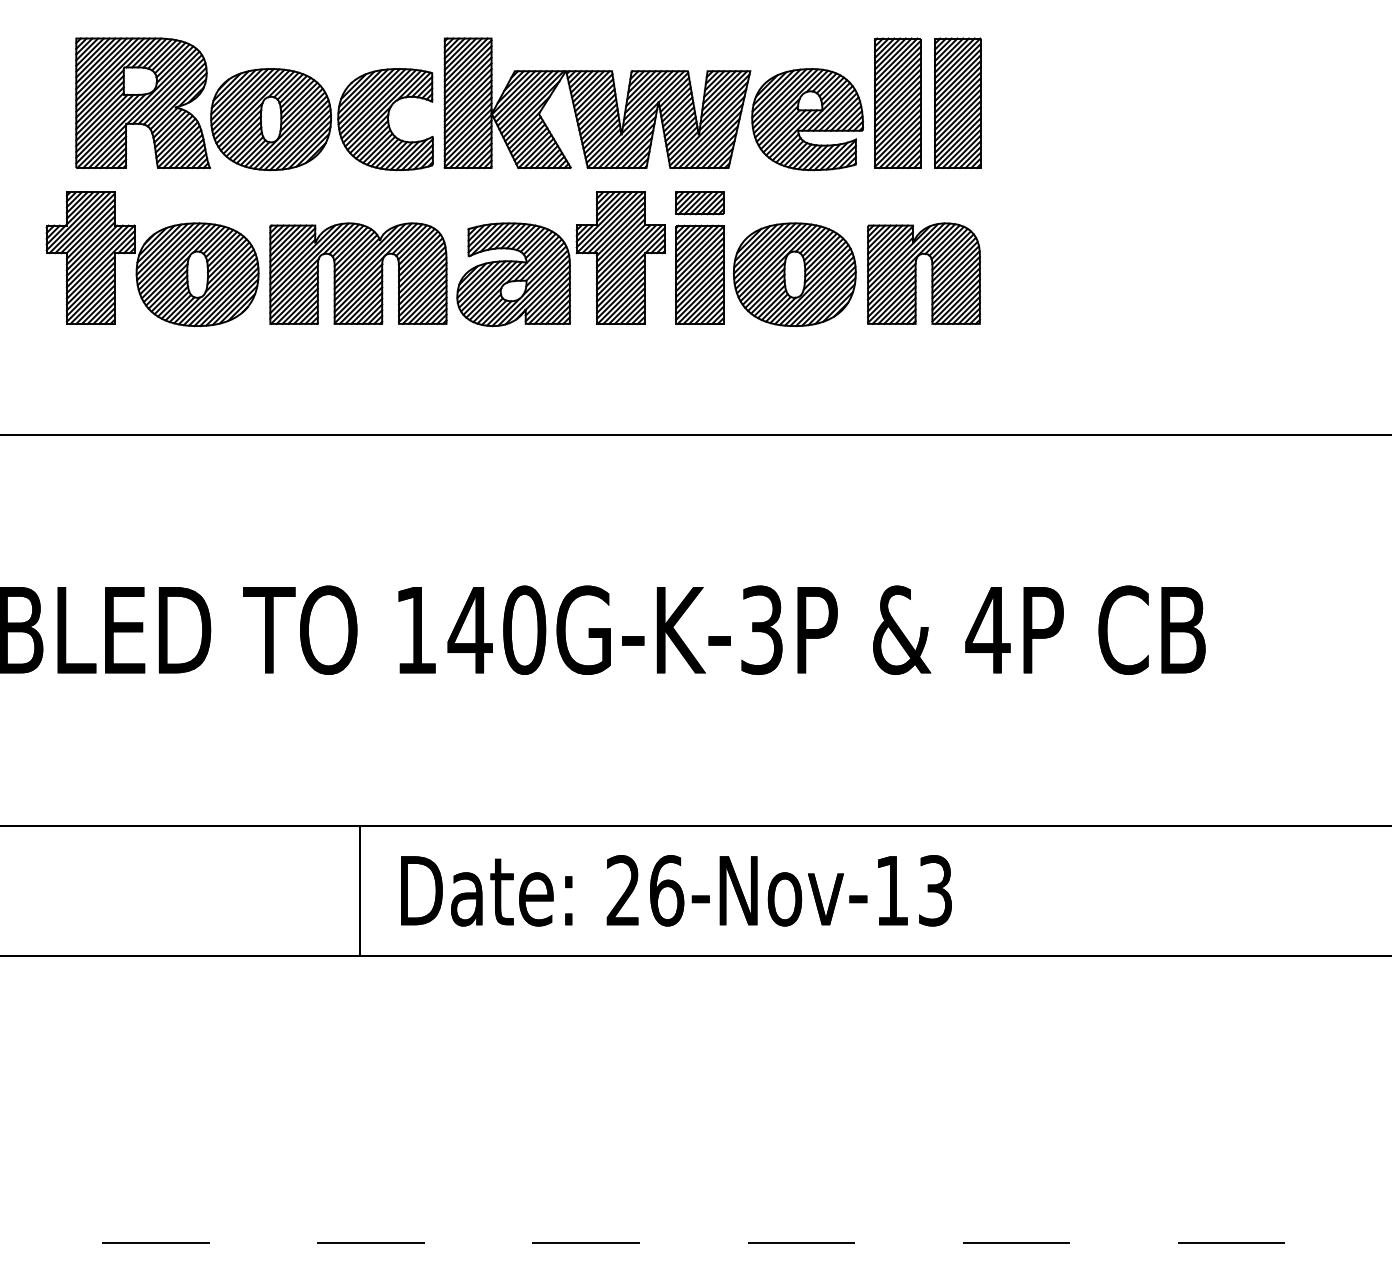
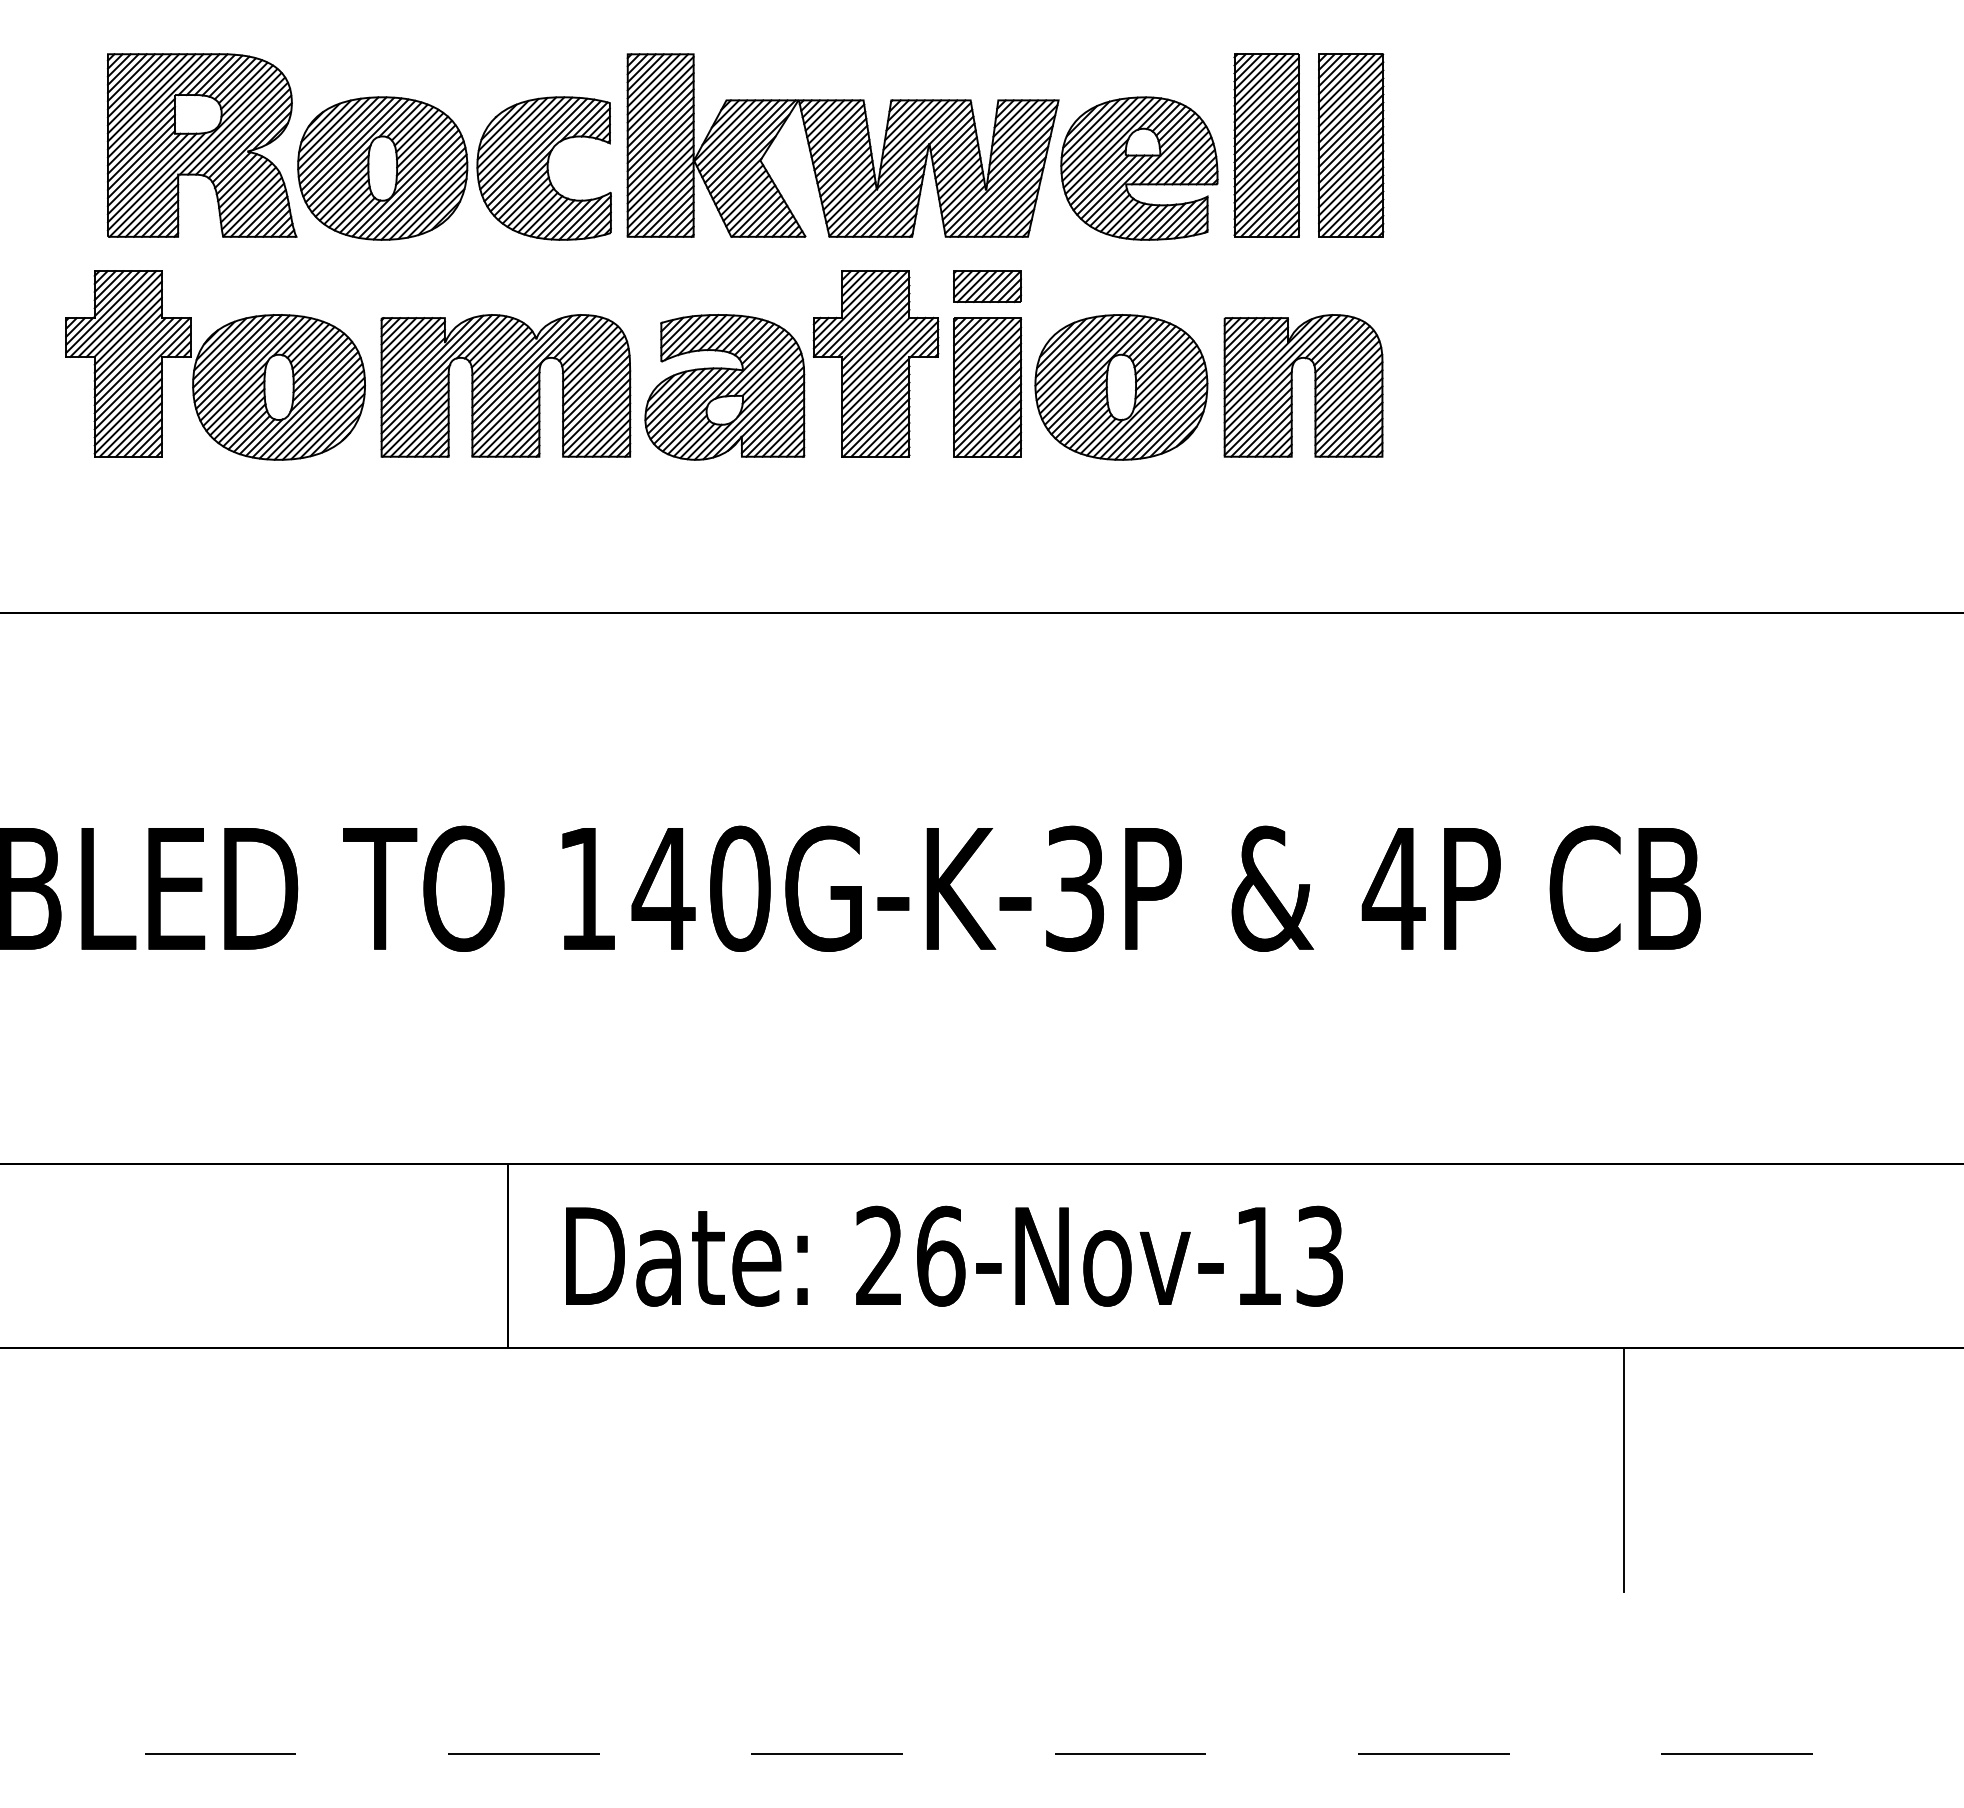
line: (1151, 1041) -> (1624, 1469), added

